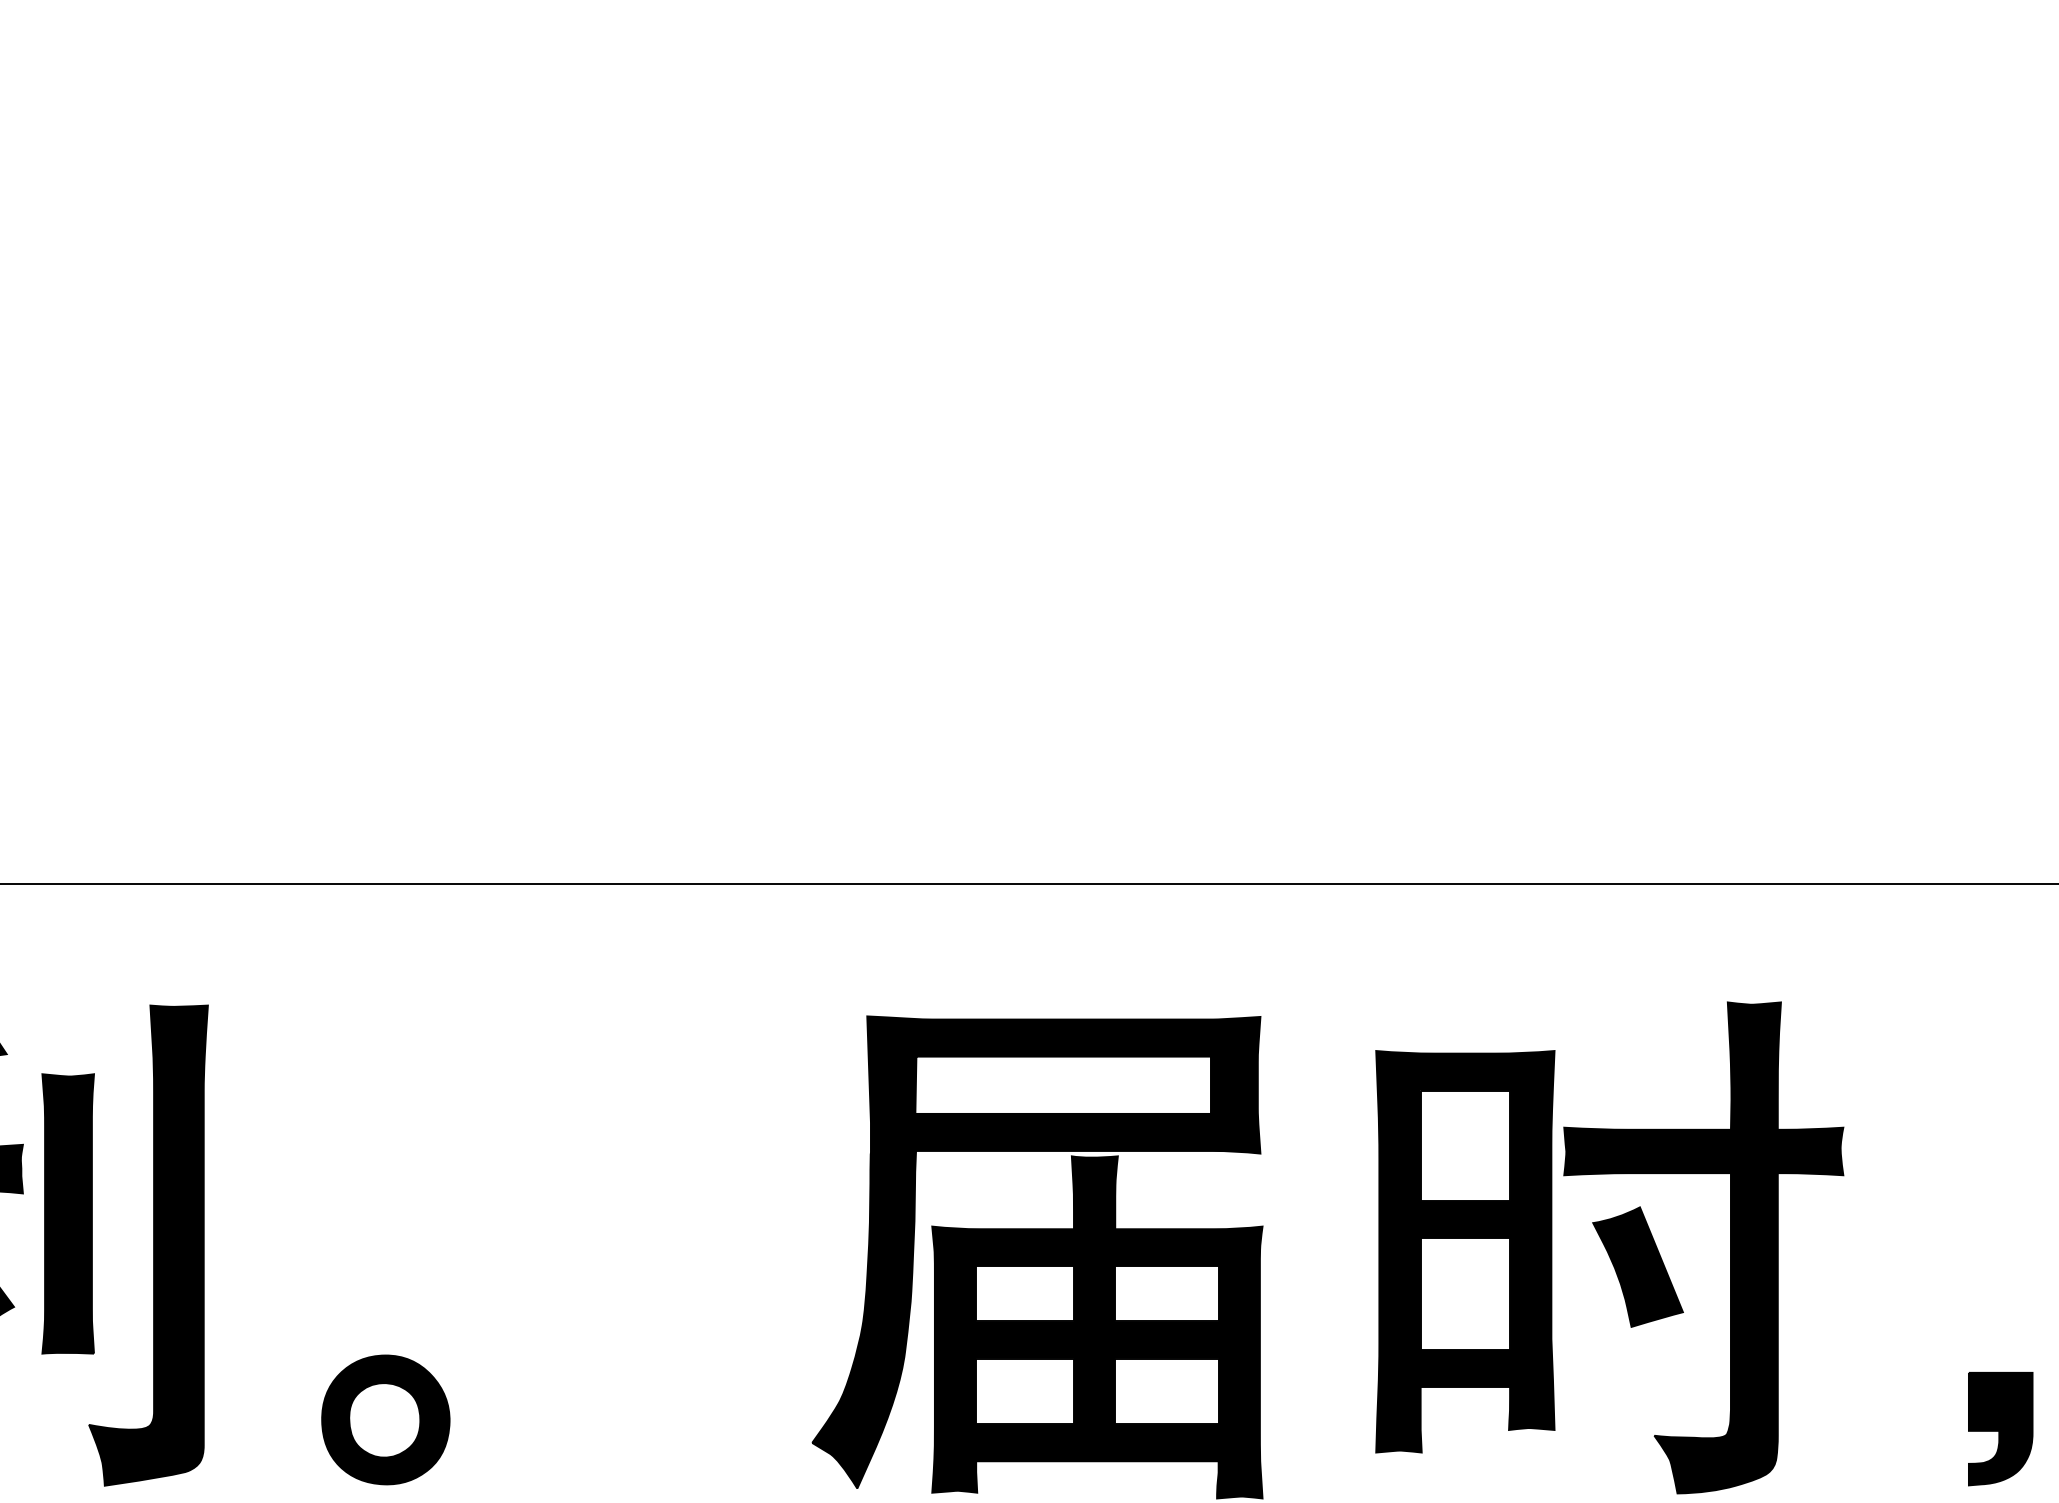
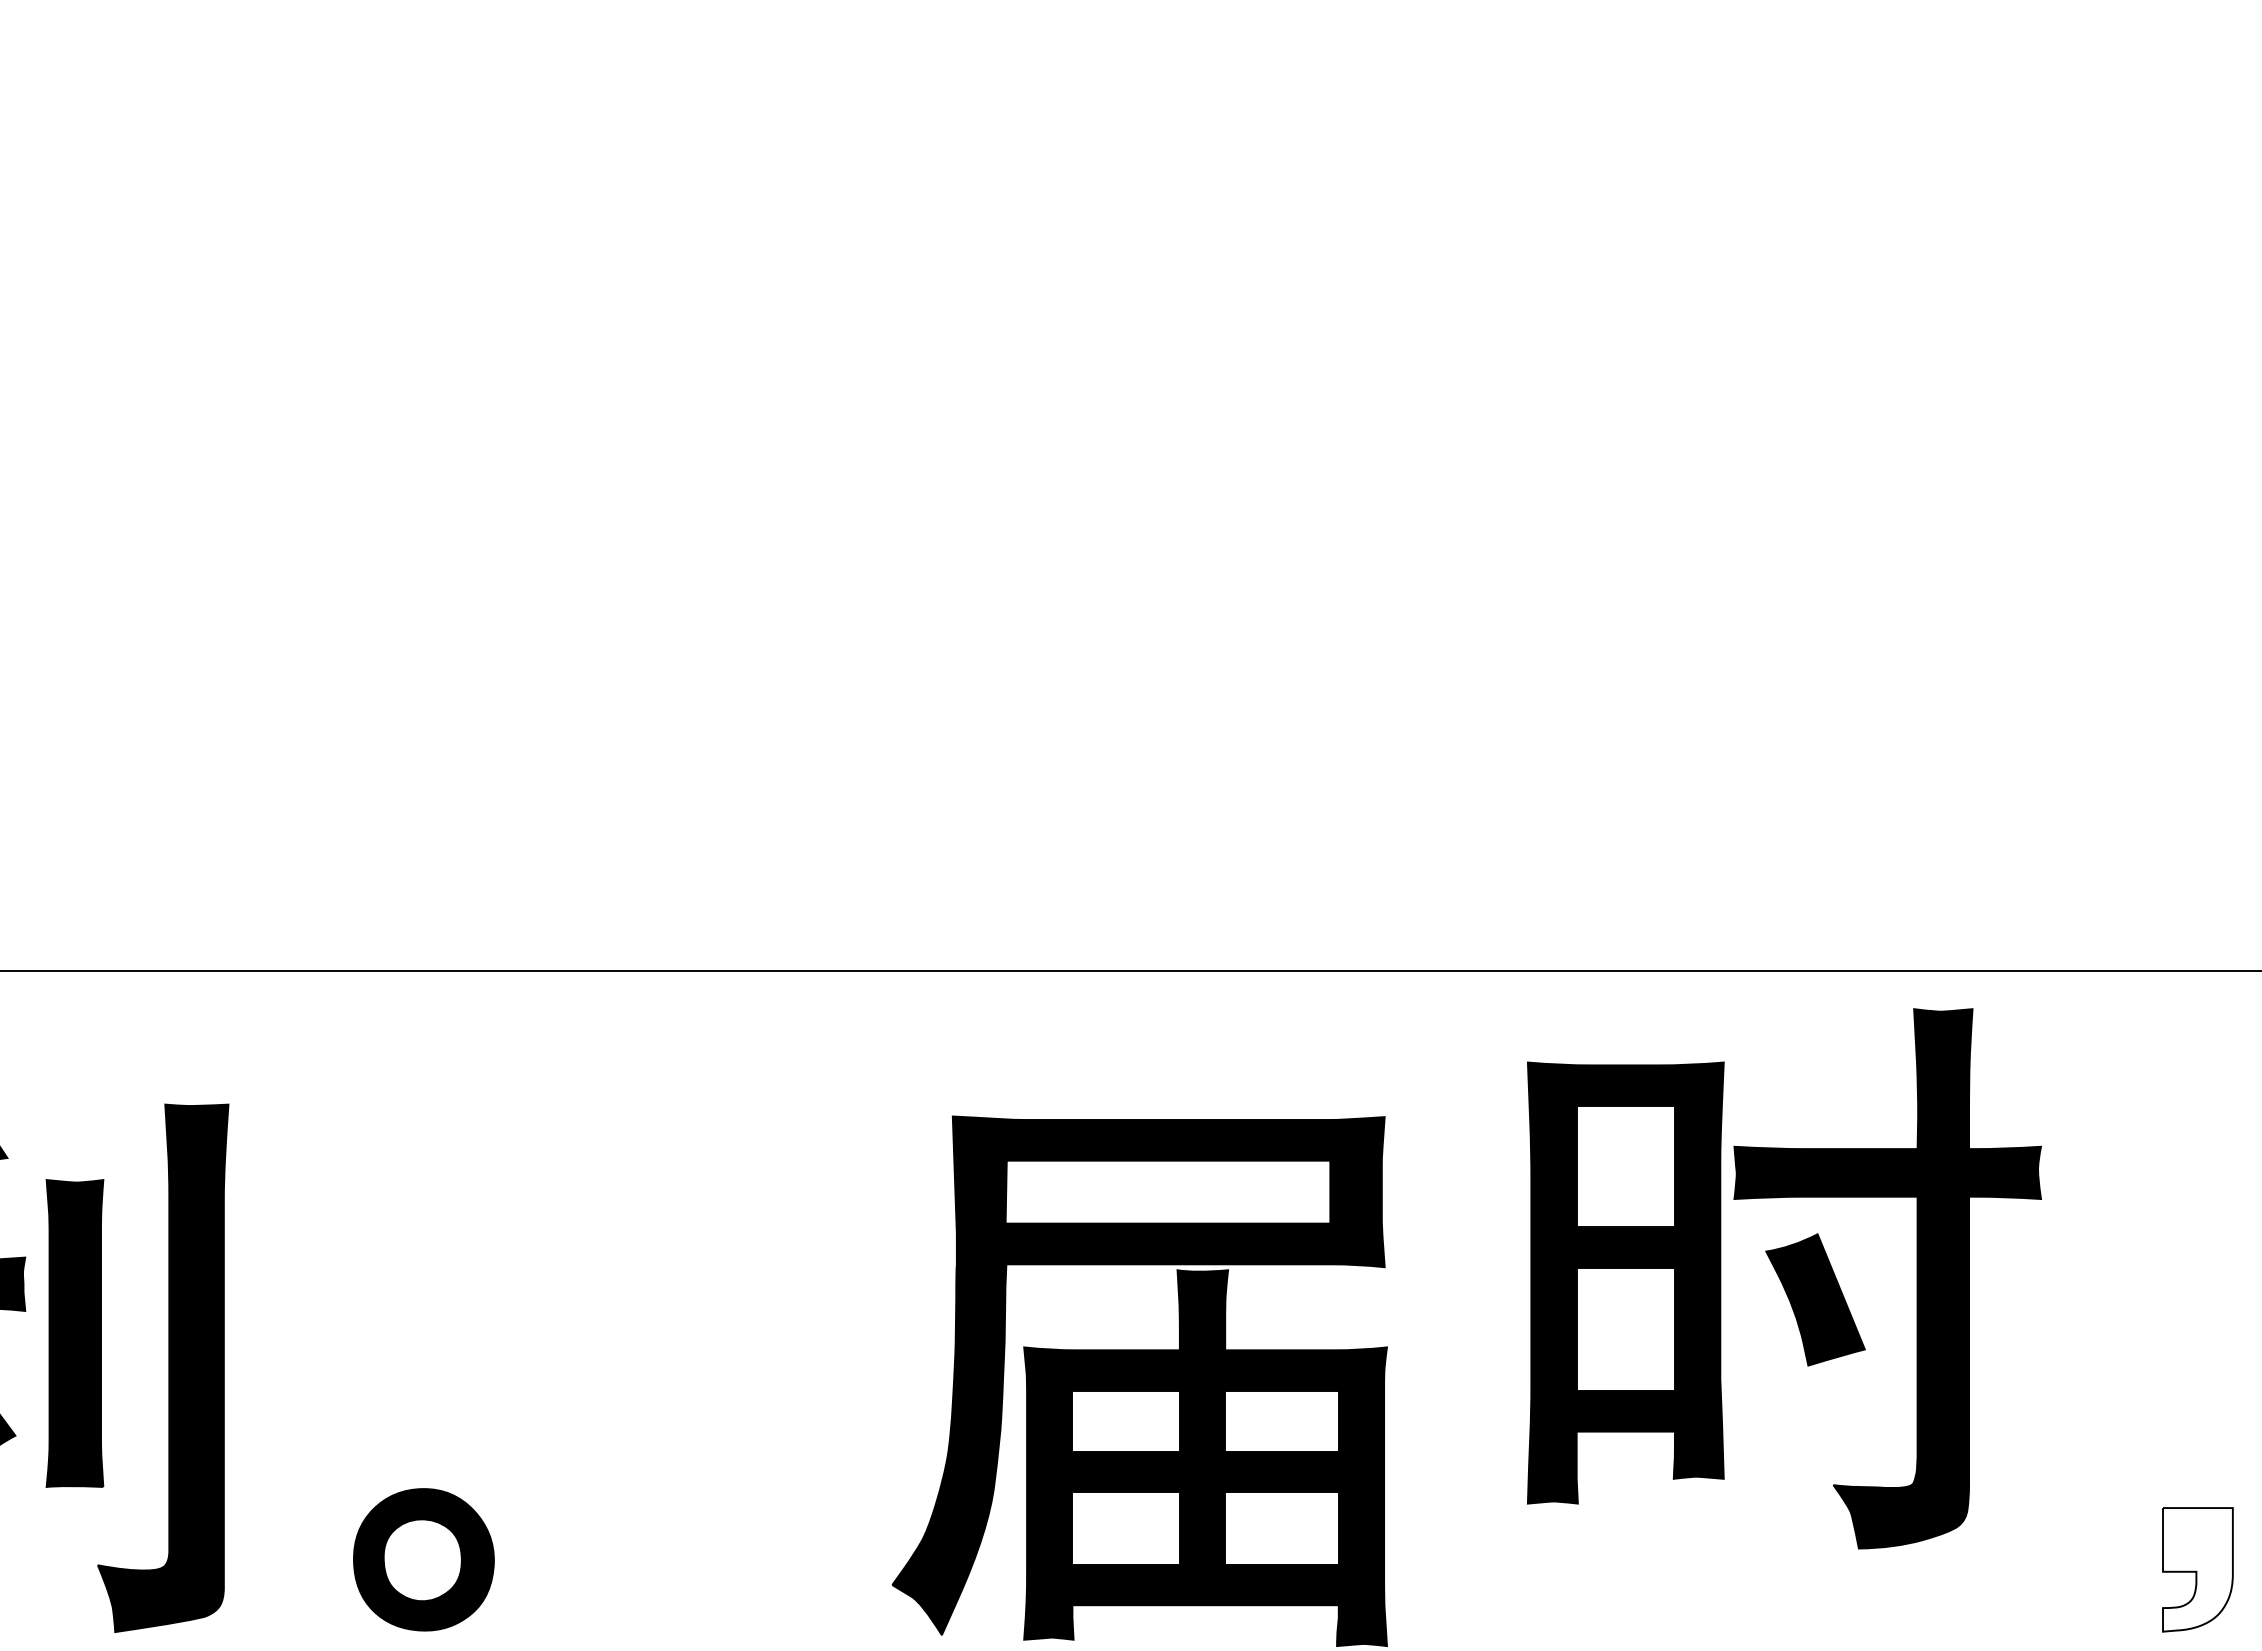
part: (1609, 1247) -> (1784, 1278), moved
fill: (2000, 1428) -> (2197, 1569), removed

